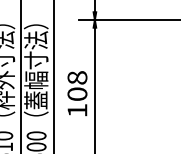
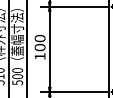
text: (78, 77) -> (40, 38), 108 -> 100

